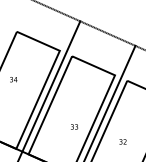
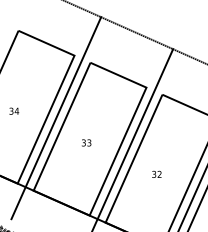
text: (13, 79) -> (14, 110), moved
text: (74, 126) -> (86, 142), moved

